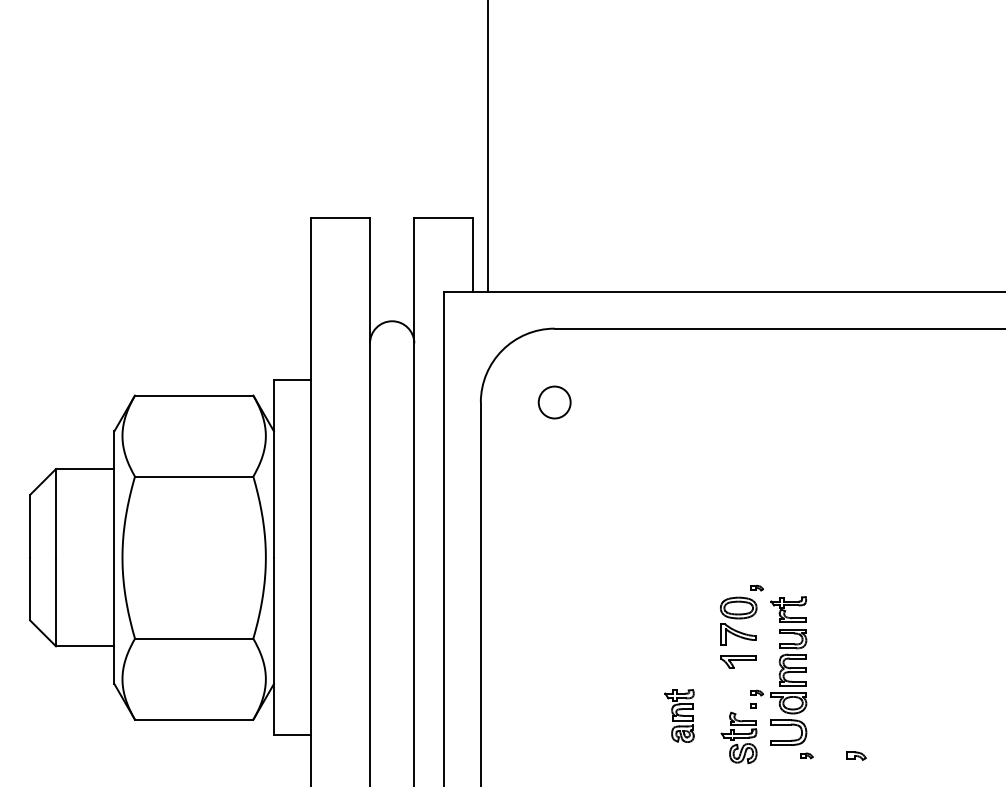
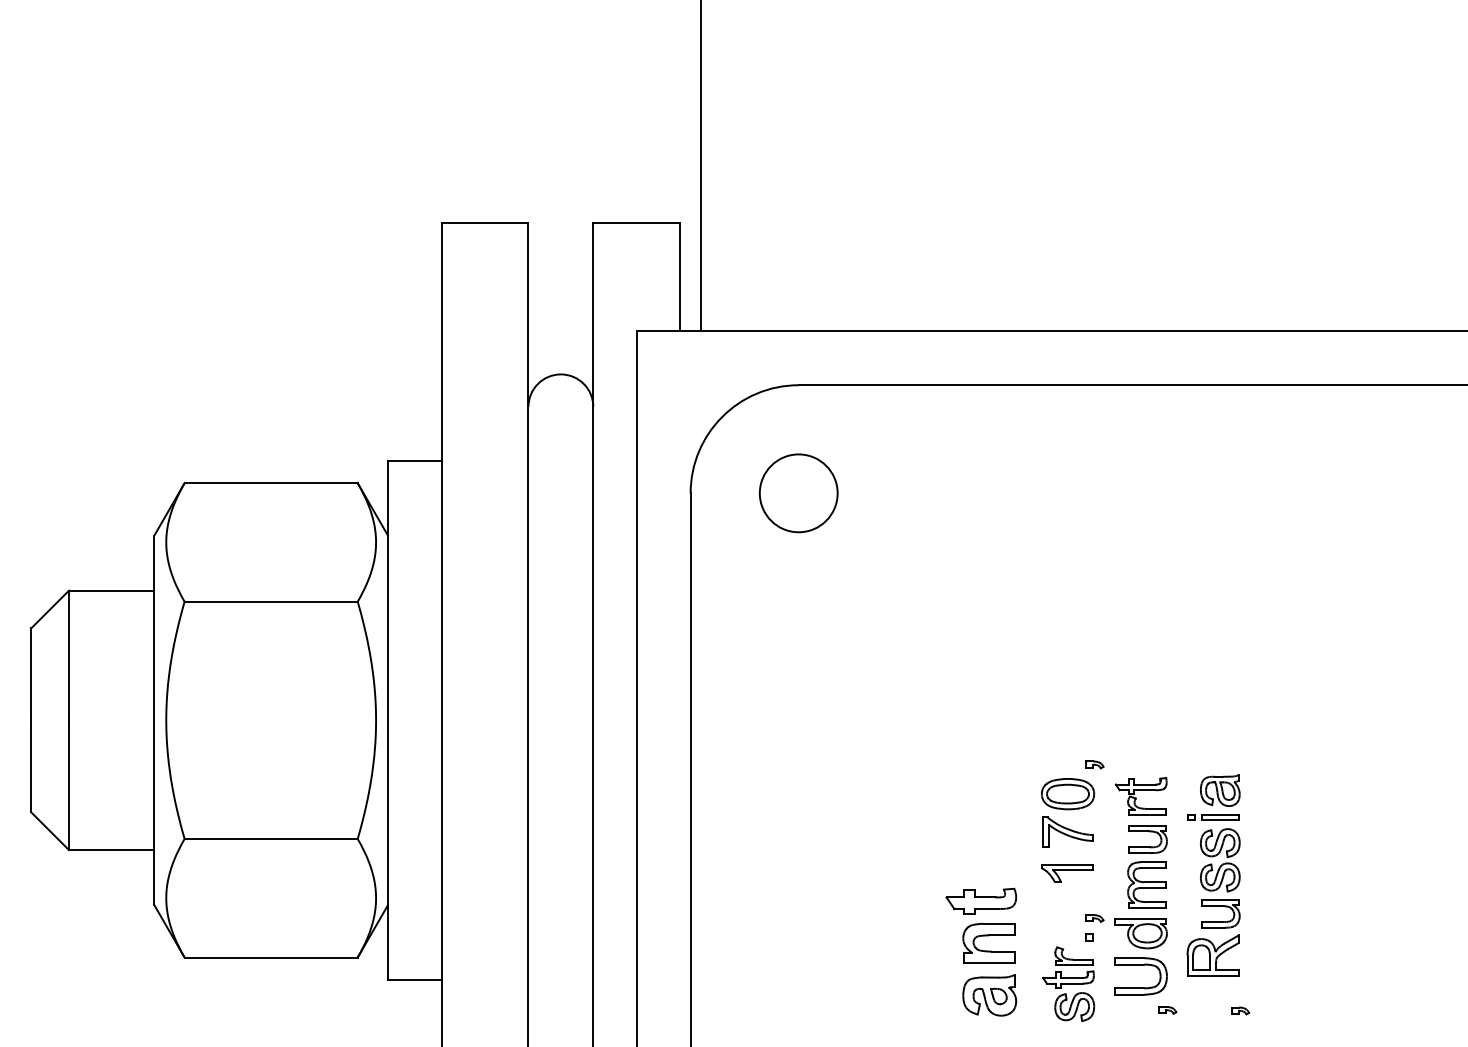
circle: (554, 402) -> (798, 493), size x1.67
part: (837, 663) -> (1212, 875), added
part: (679, 715) -> (981, 951), size x1.67
part: (856, 756) -> (1240, 1011), size x0.62

